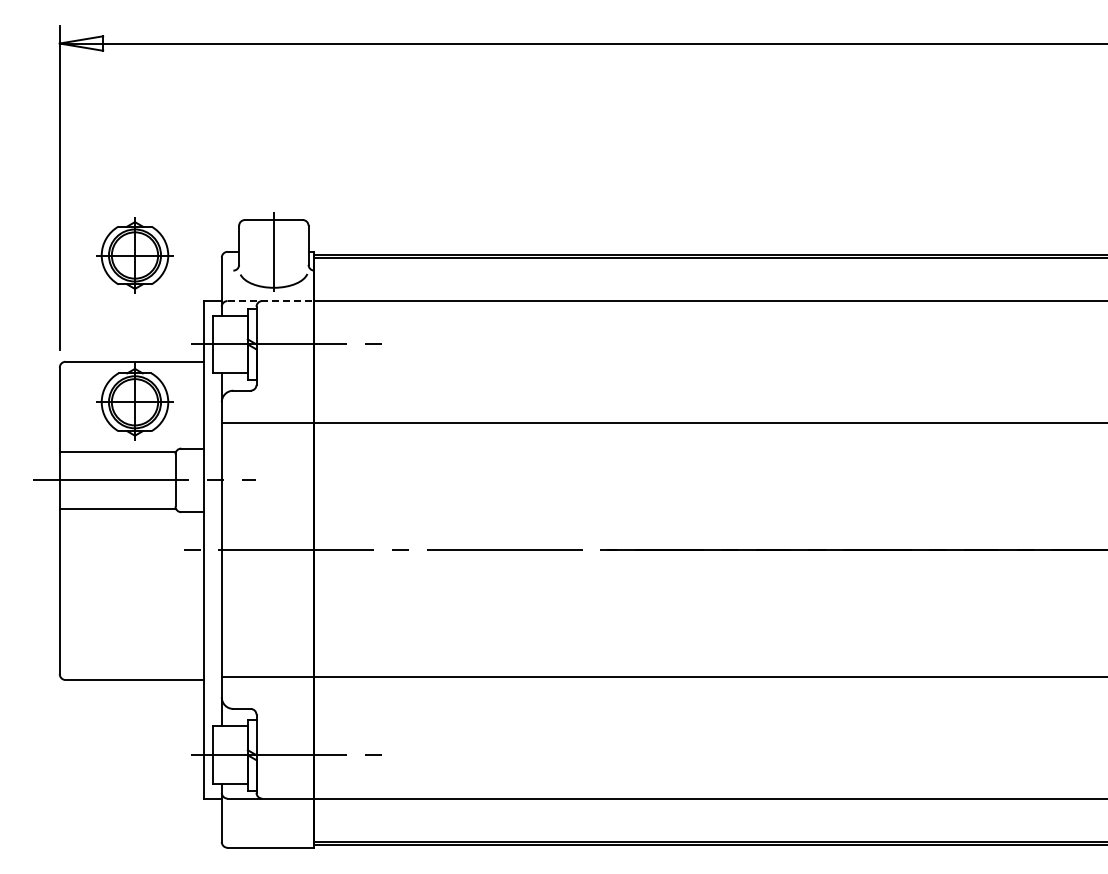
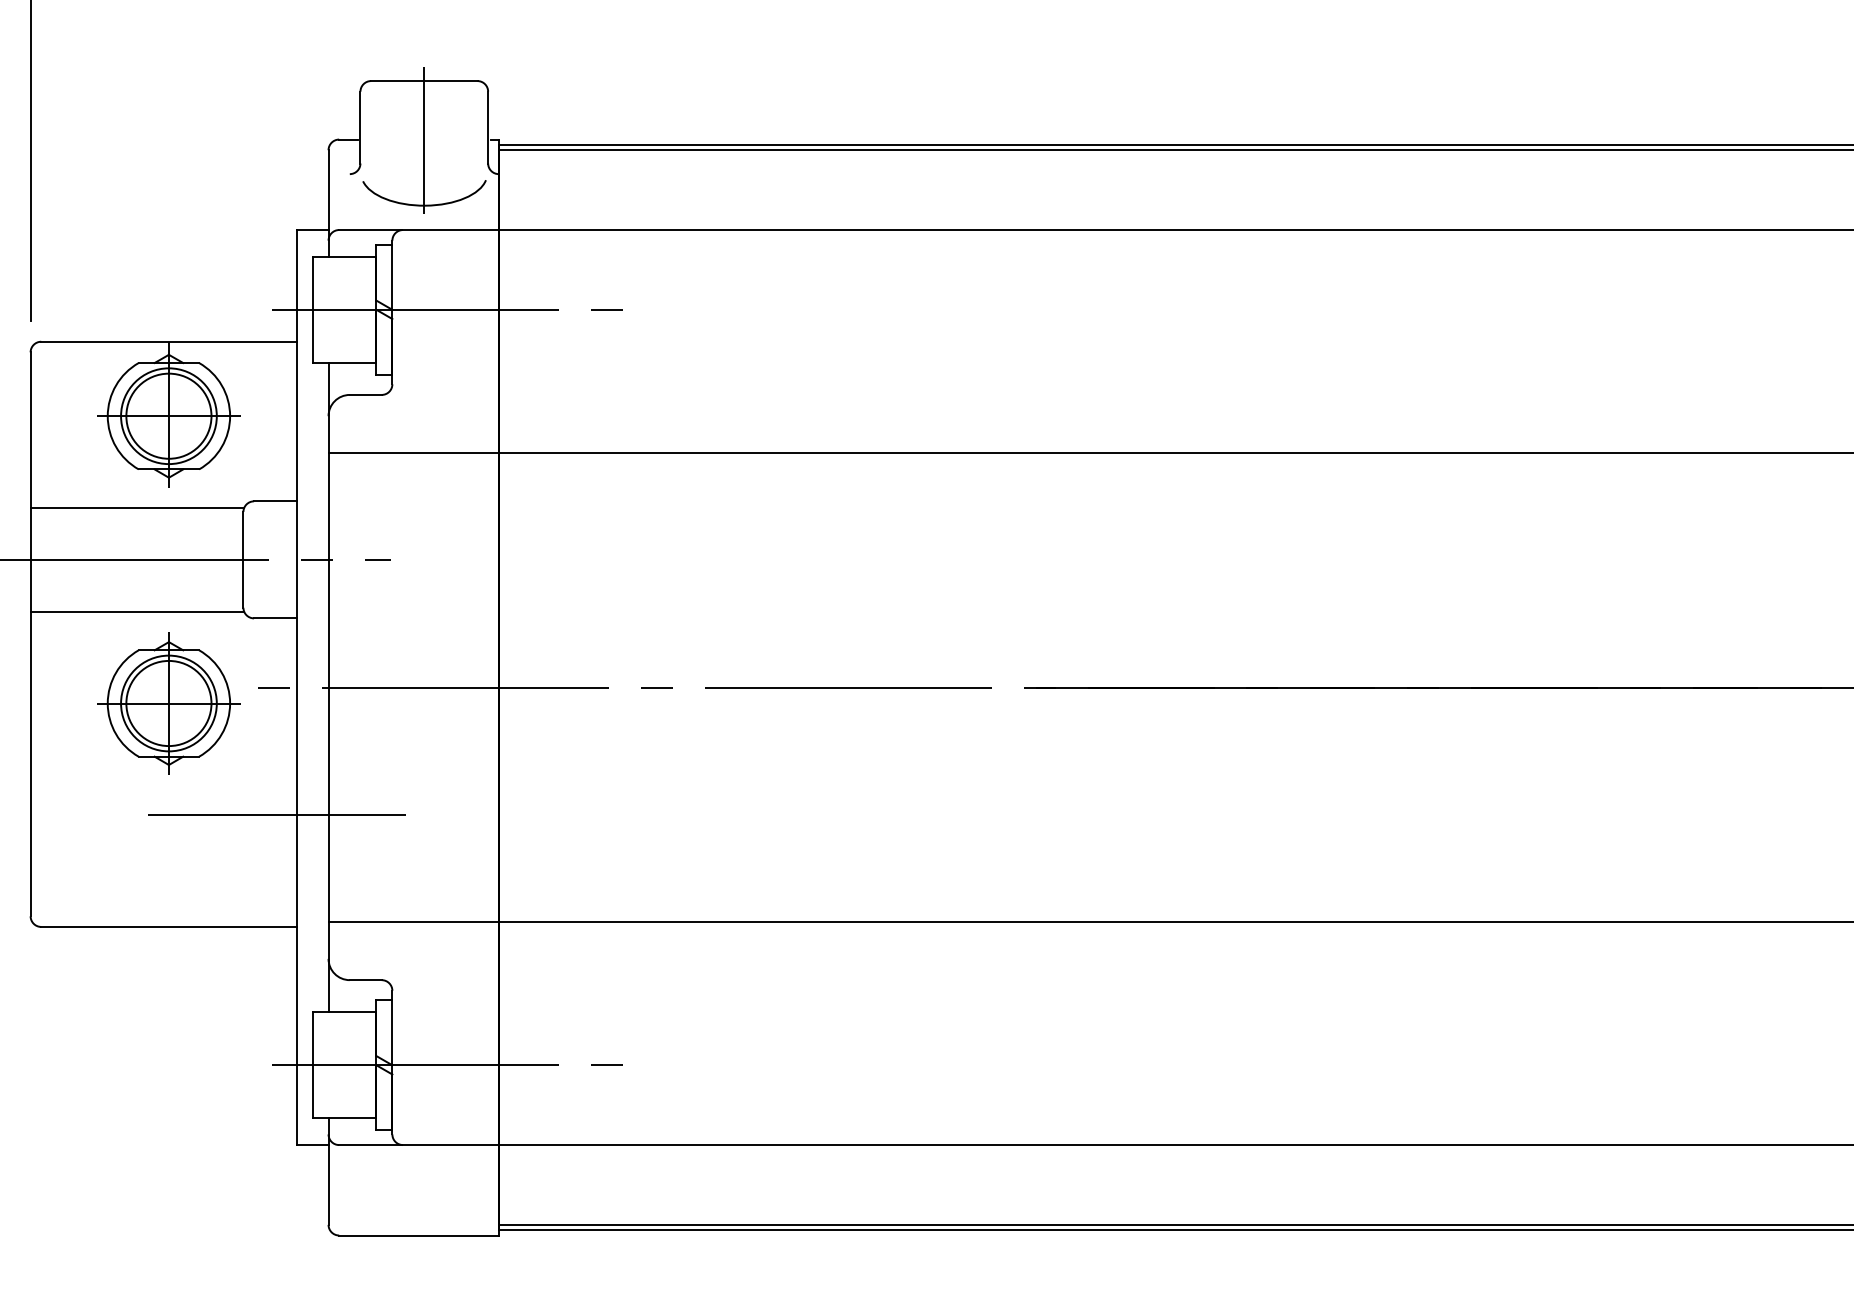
part: (134, 255) -> (168, 703), moved
line: (271, 301) -> (419, 230), dashed -> solid
line: (193, 619) -> (276, 815), added

